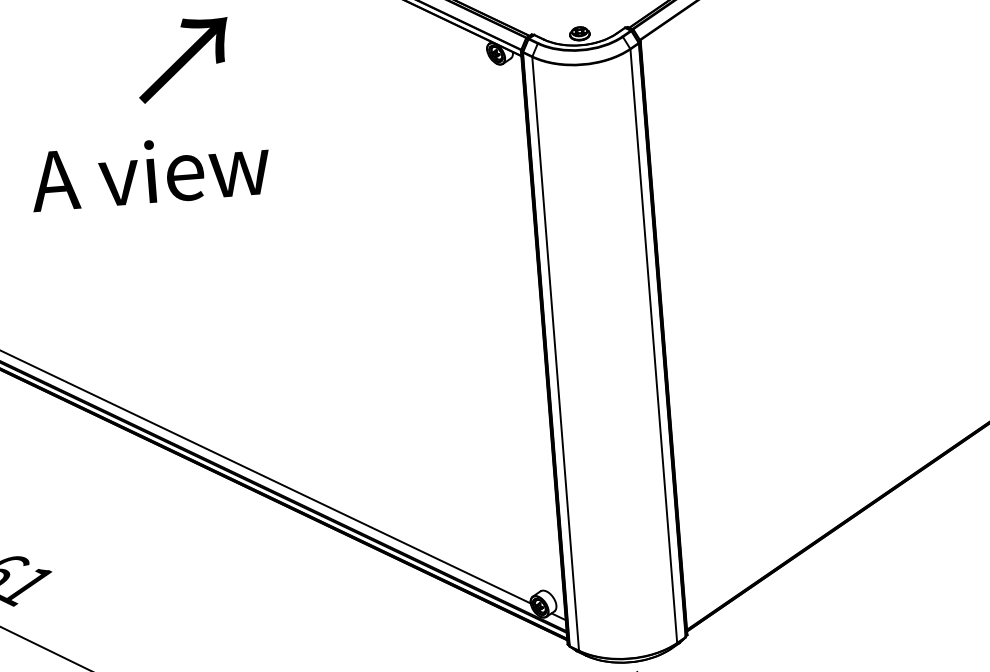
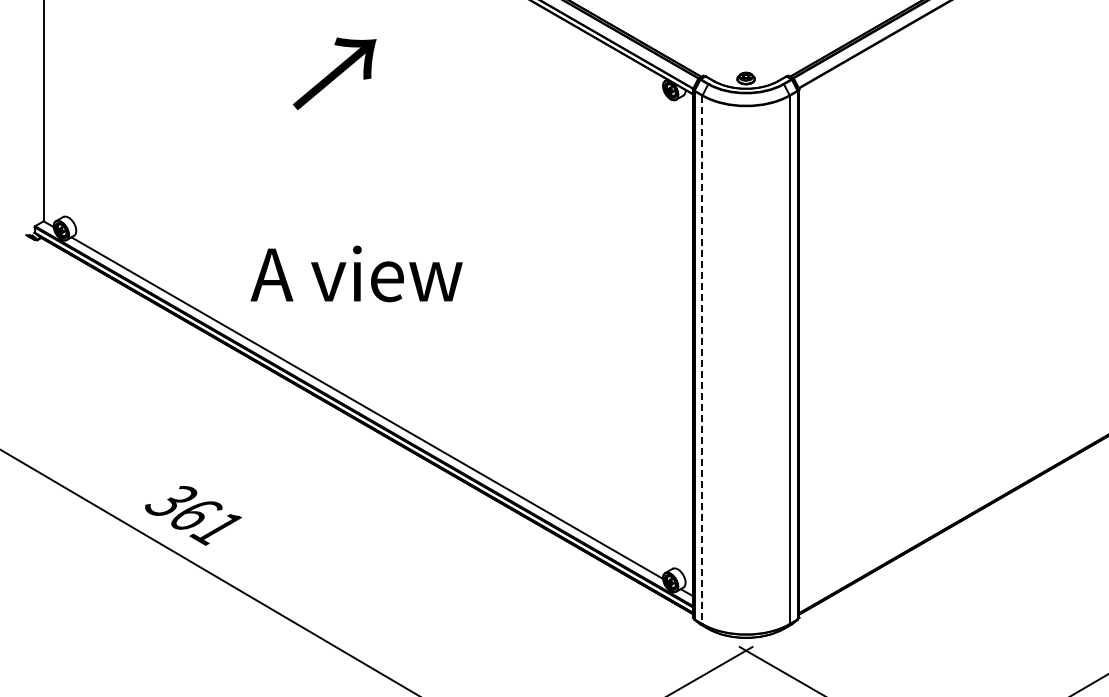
text: (183, 59) -> (334, 73), moved
text: (150, 171) -> (356, 273), moved
line: (555, 354) -> (702, 360), solid -> dashed

